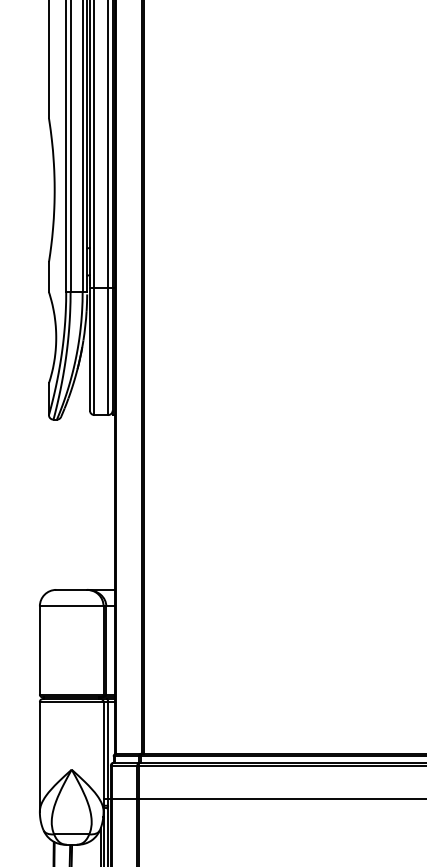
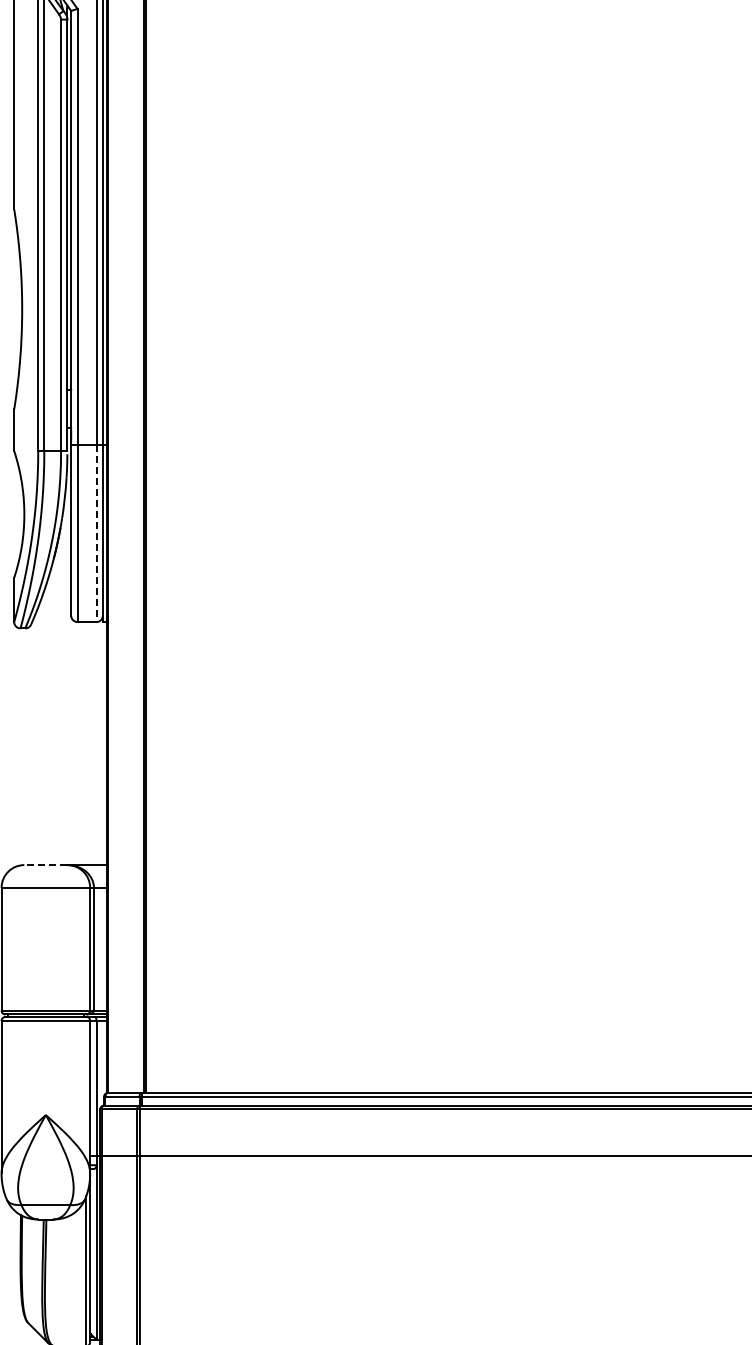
line: (108, 351) -> (96, 533), solid -> dashed
line: (71, 590) -> (45, 865), solid -> dashed

